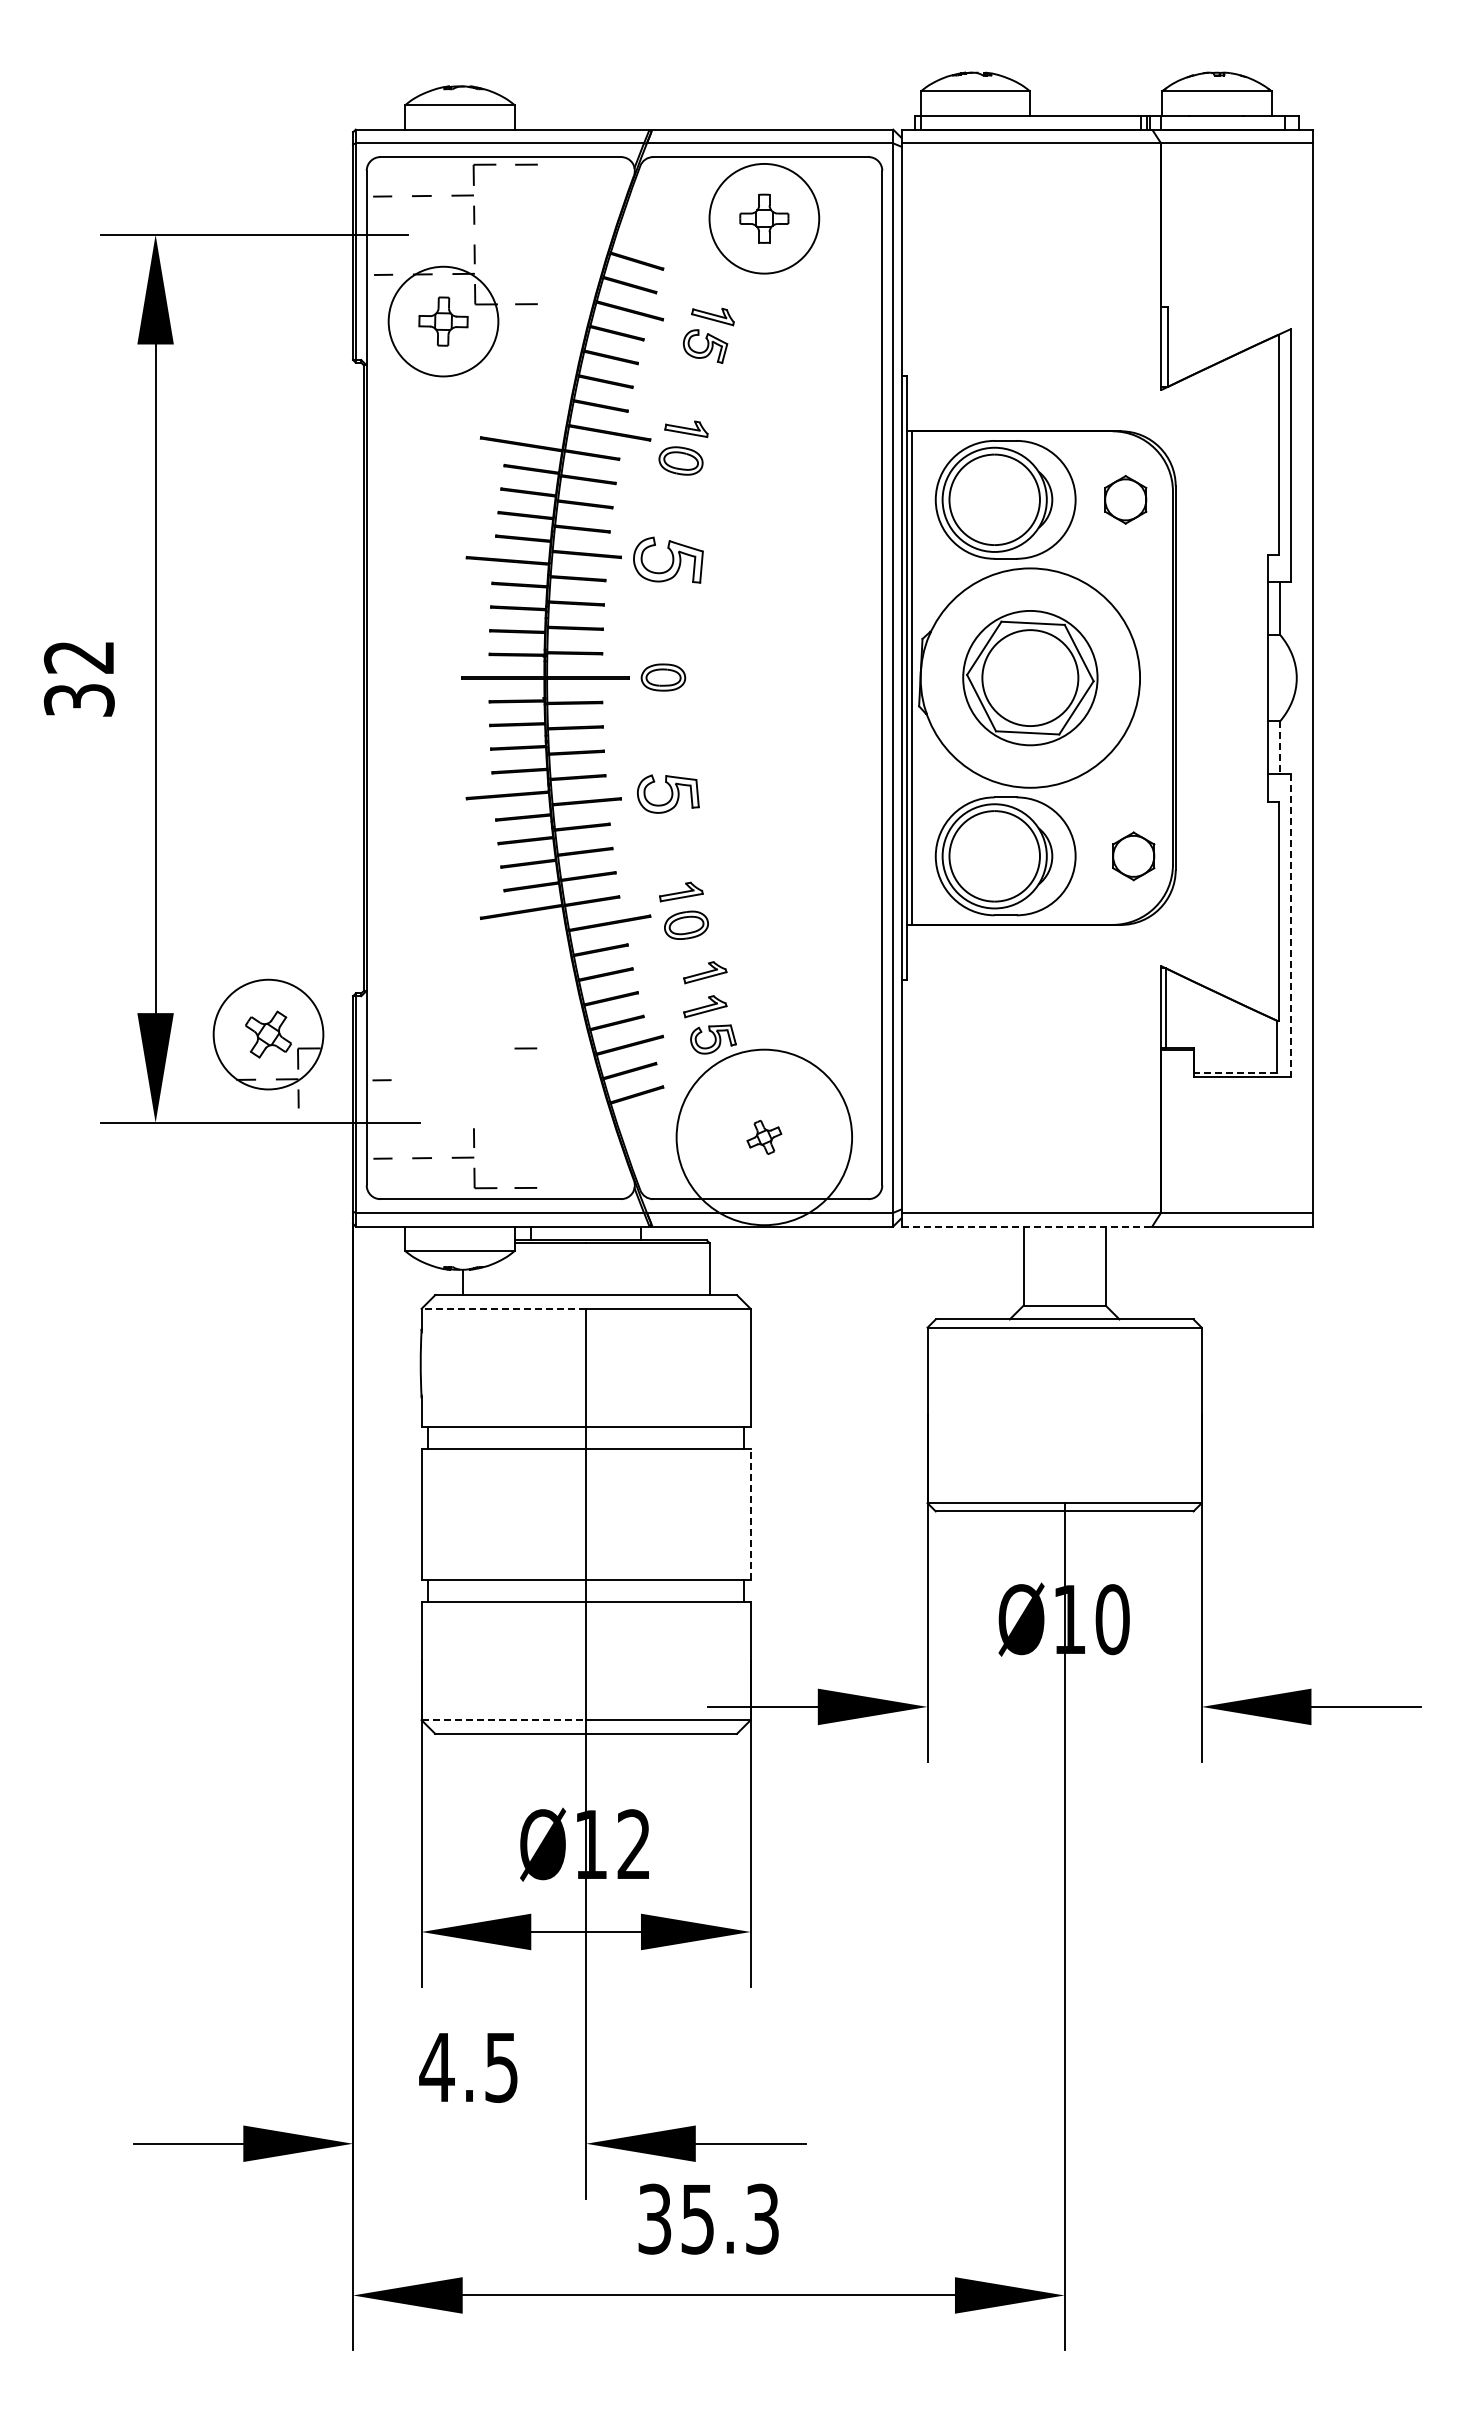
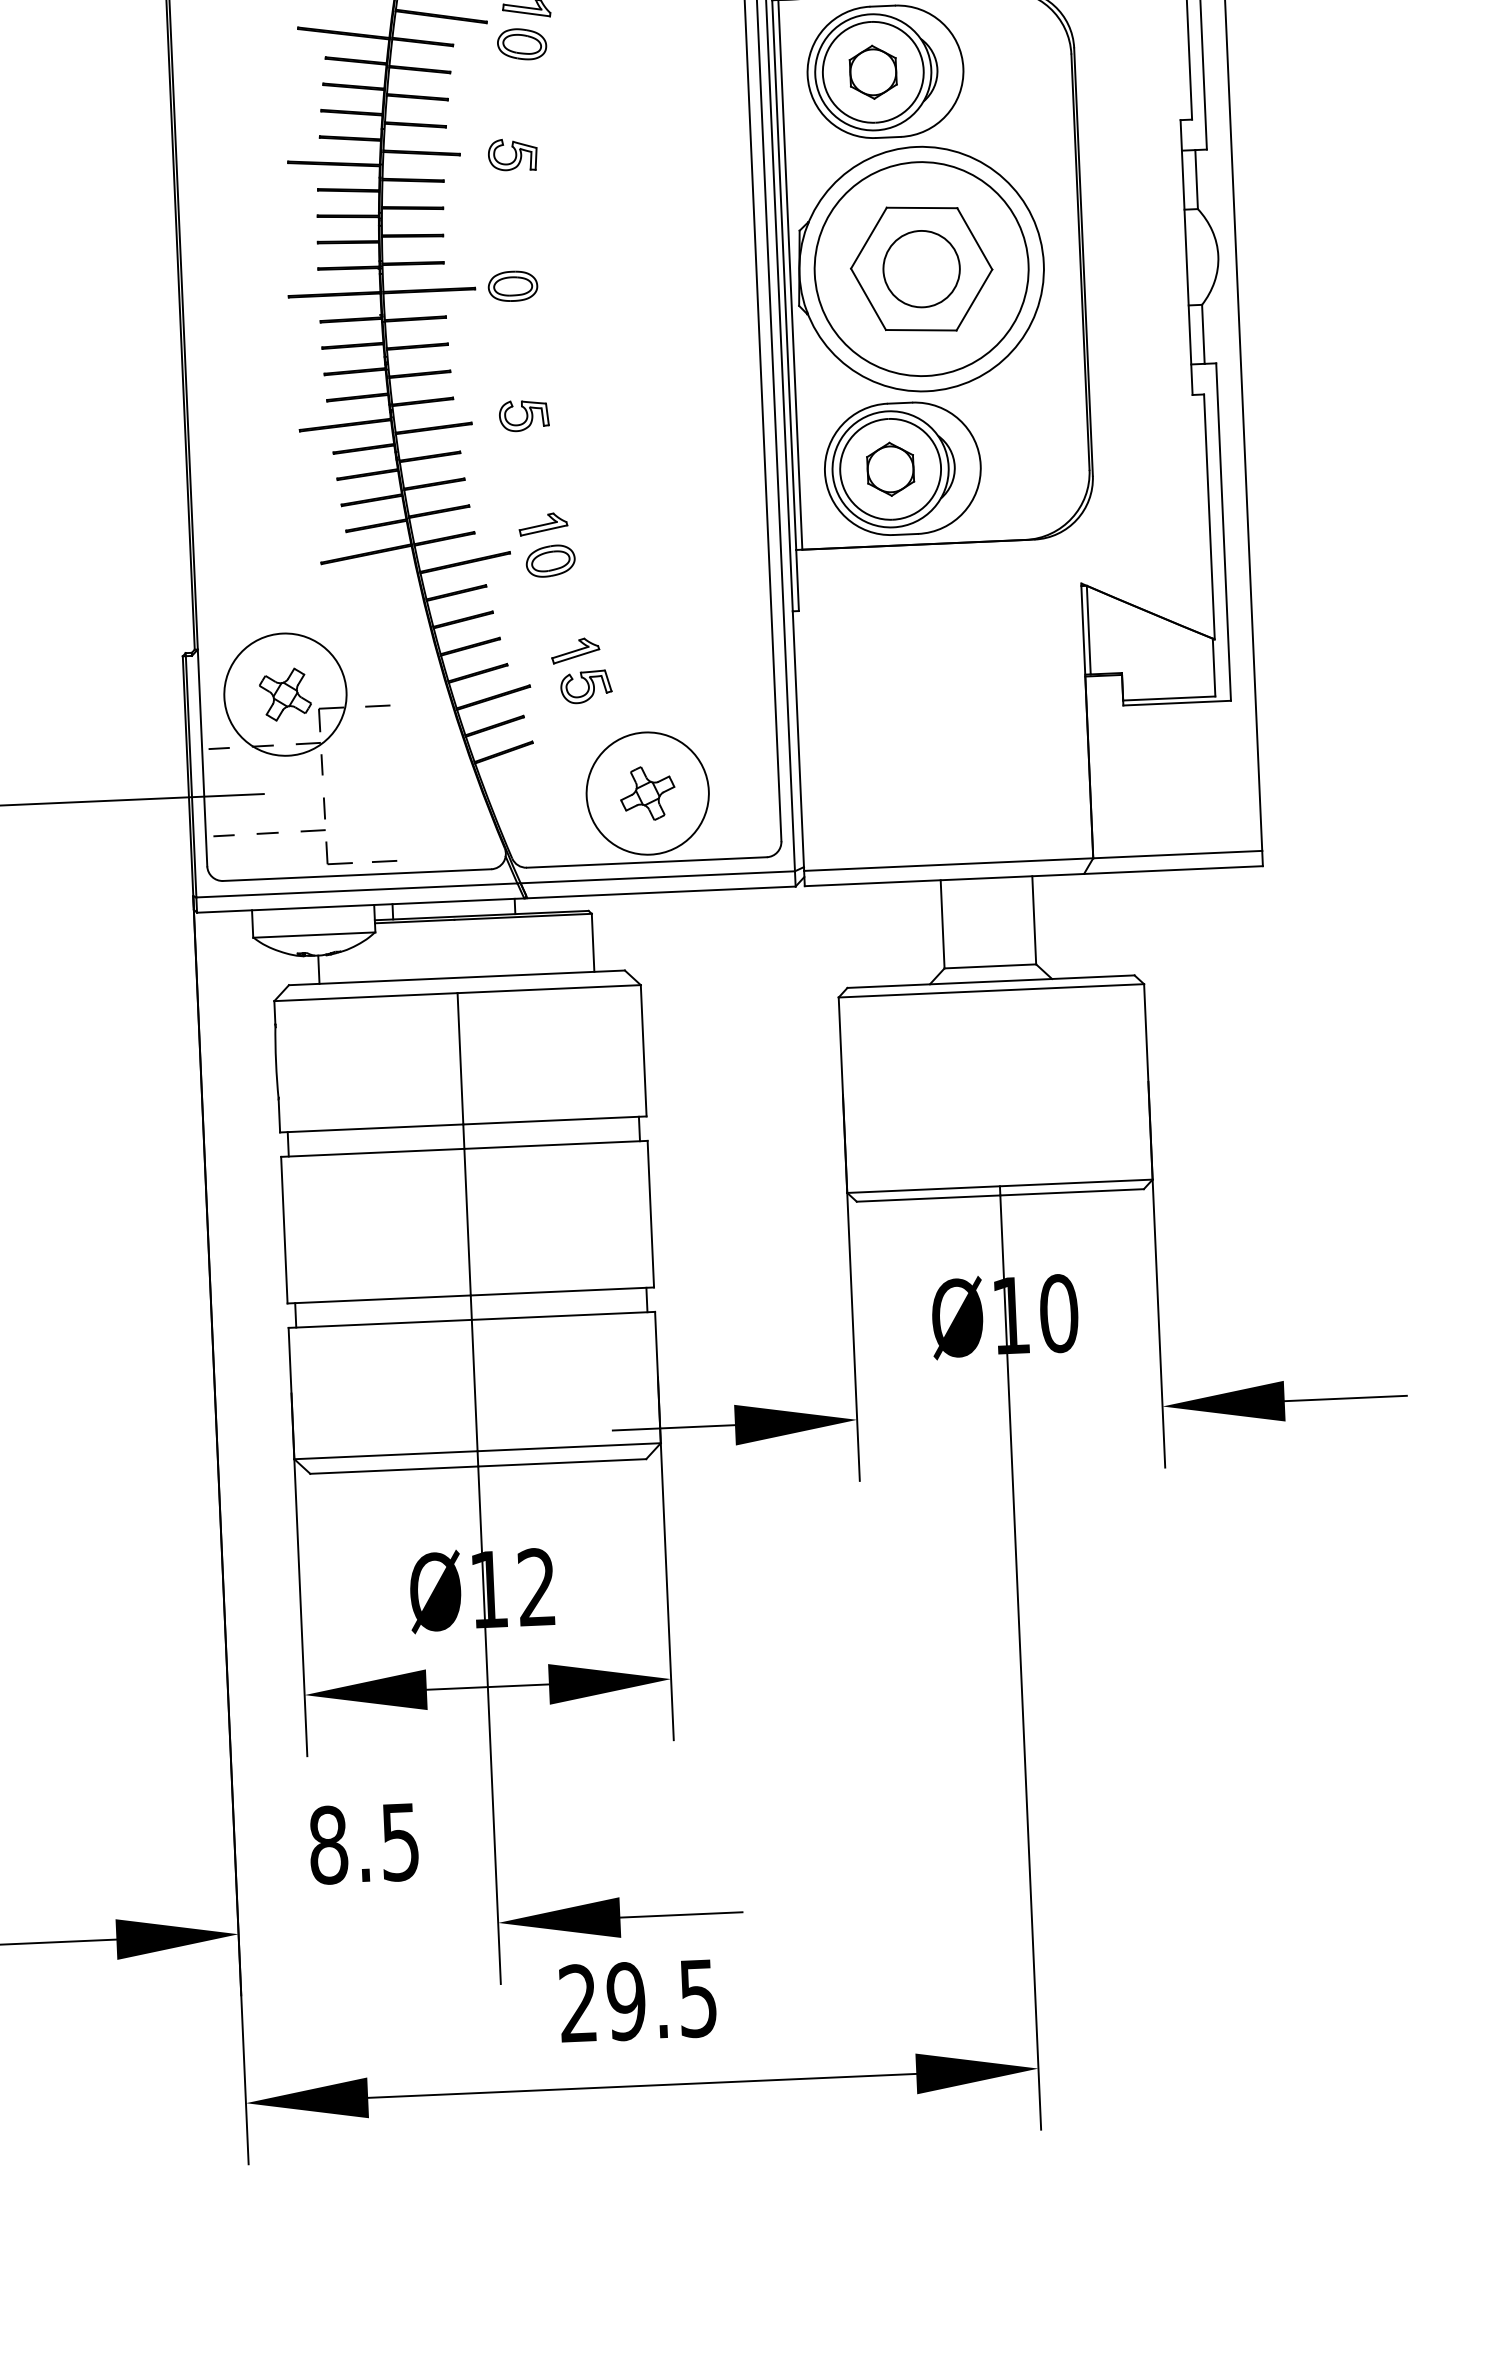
part: (1125, 499) -> (873, 71), moved
part: (668, 559) -> (512, 154), size x0.62
circle: (1030, 677) -> (921, 268), size x0.71
circle: (1030, 678) -> (921, 269), size x1.43
line: (1280, 748) -> (1203, 335), dashed -> solid
part: (668, 793) -> (524, 415), size x0.71
part: (1133, 856) -> (890, 469), moved
line: (1290, 925) -> (1223, 531), dashed -> solid
part: (705, 972) -> (574, 612), removed
part: (268, 1043) -> (285, 704), moved
line: (1234, 1072) -> (1168, 698), dashed -> solid
circle: (764, 1137) -> (647, 793), size x0.62
part: (764, 1137) -> (647, 793), size x1.43
line: (1027, 1226) -> (945, 879), dashed -> solid
line: (503, 1308) -> (365, 996), dashed -> solid
line: (750, 1514) -> (650, 1214), dashed -> solid
line: (504, 1720) -> (386, 1455), dashed -> solid
text: (436, 2067) -> (327, 1845), 4.5 -> 8.5
text: (708, 2218) -> (638, 2000), 35.3 -> 29.5

